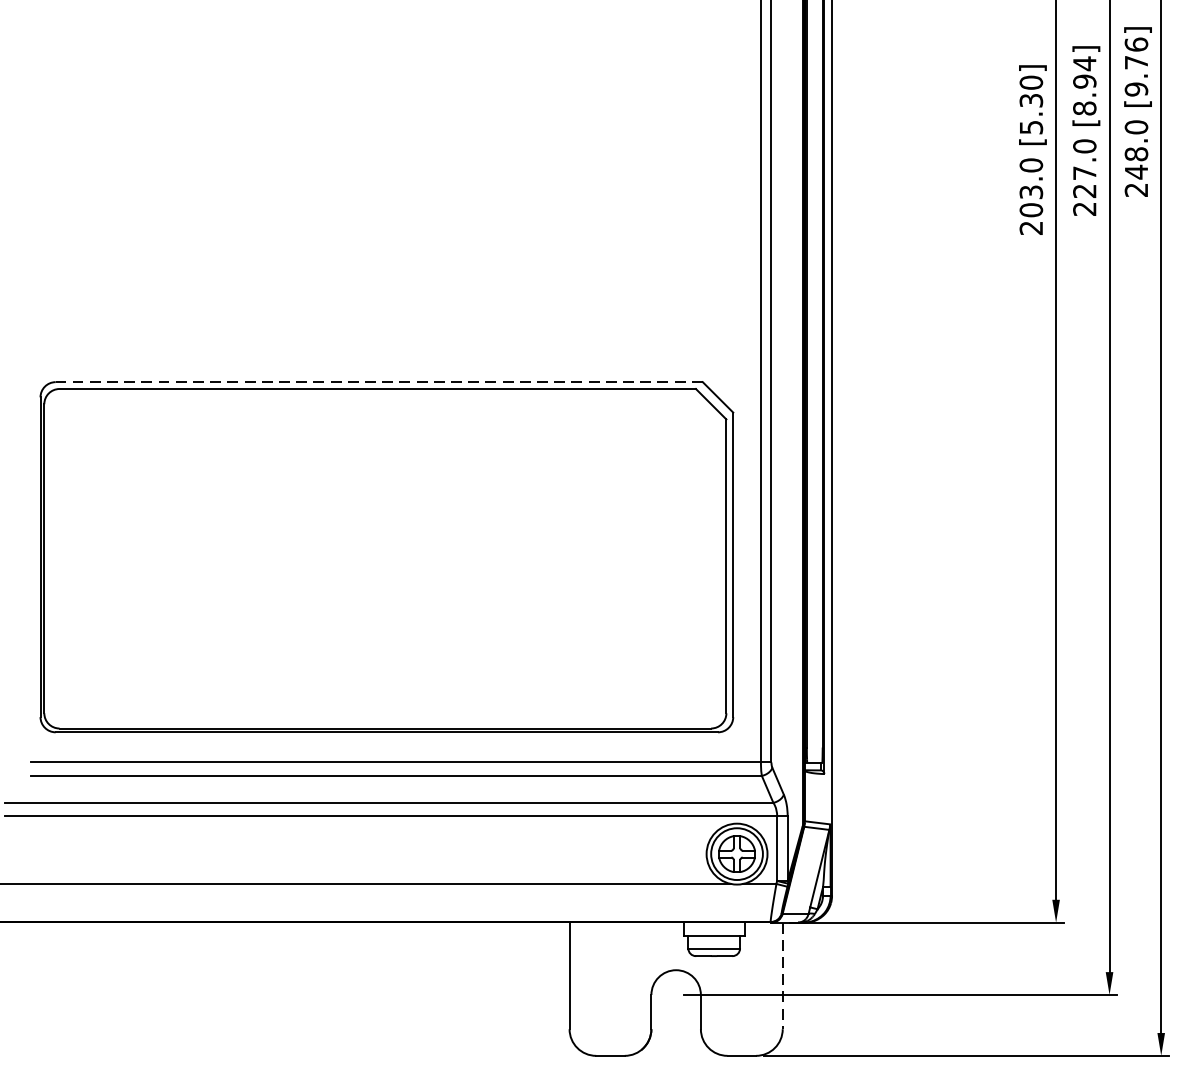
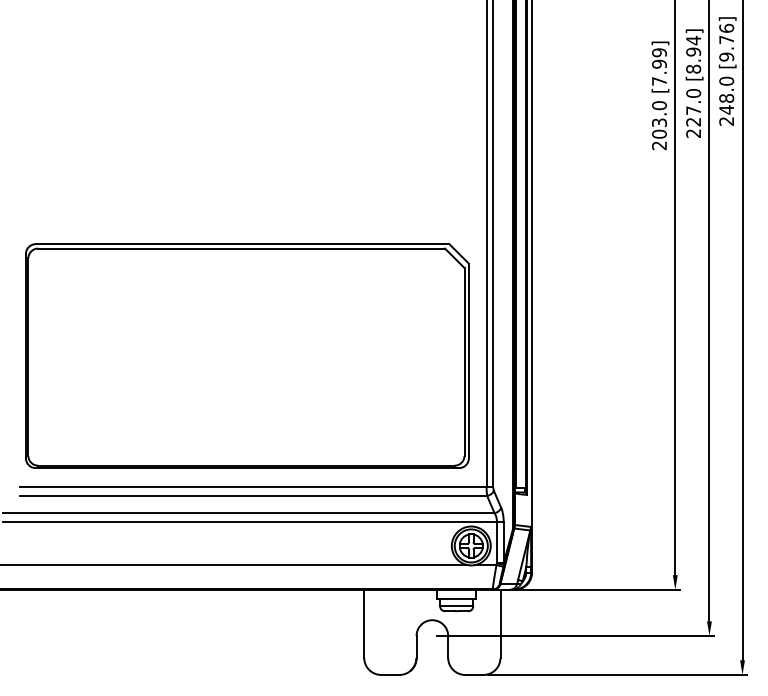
text: (1031, 104) -> (659, 66), [5.30] -> [7.99]
line: (379, 382) -> (242, 244), dashed -> solid
line: (782, 976) -> (500, 624), dashed -> solid

